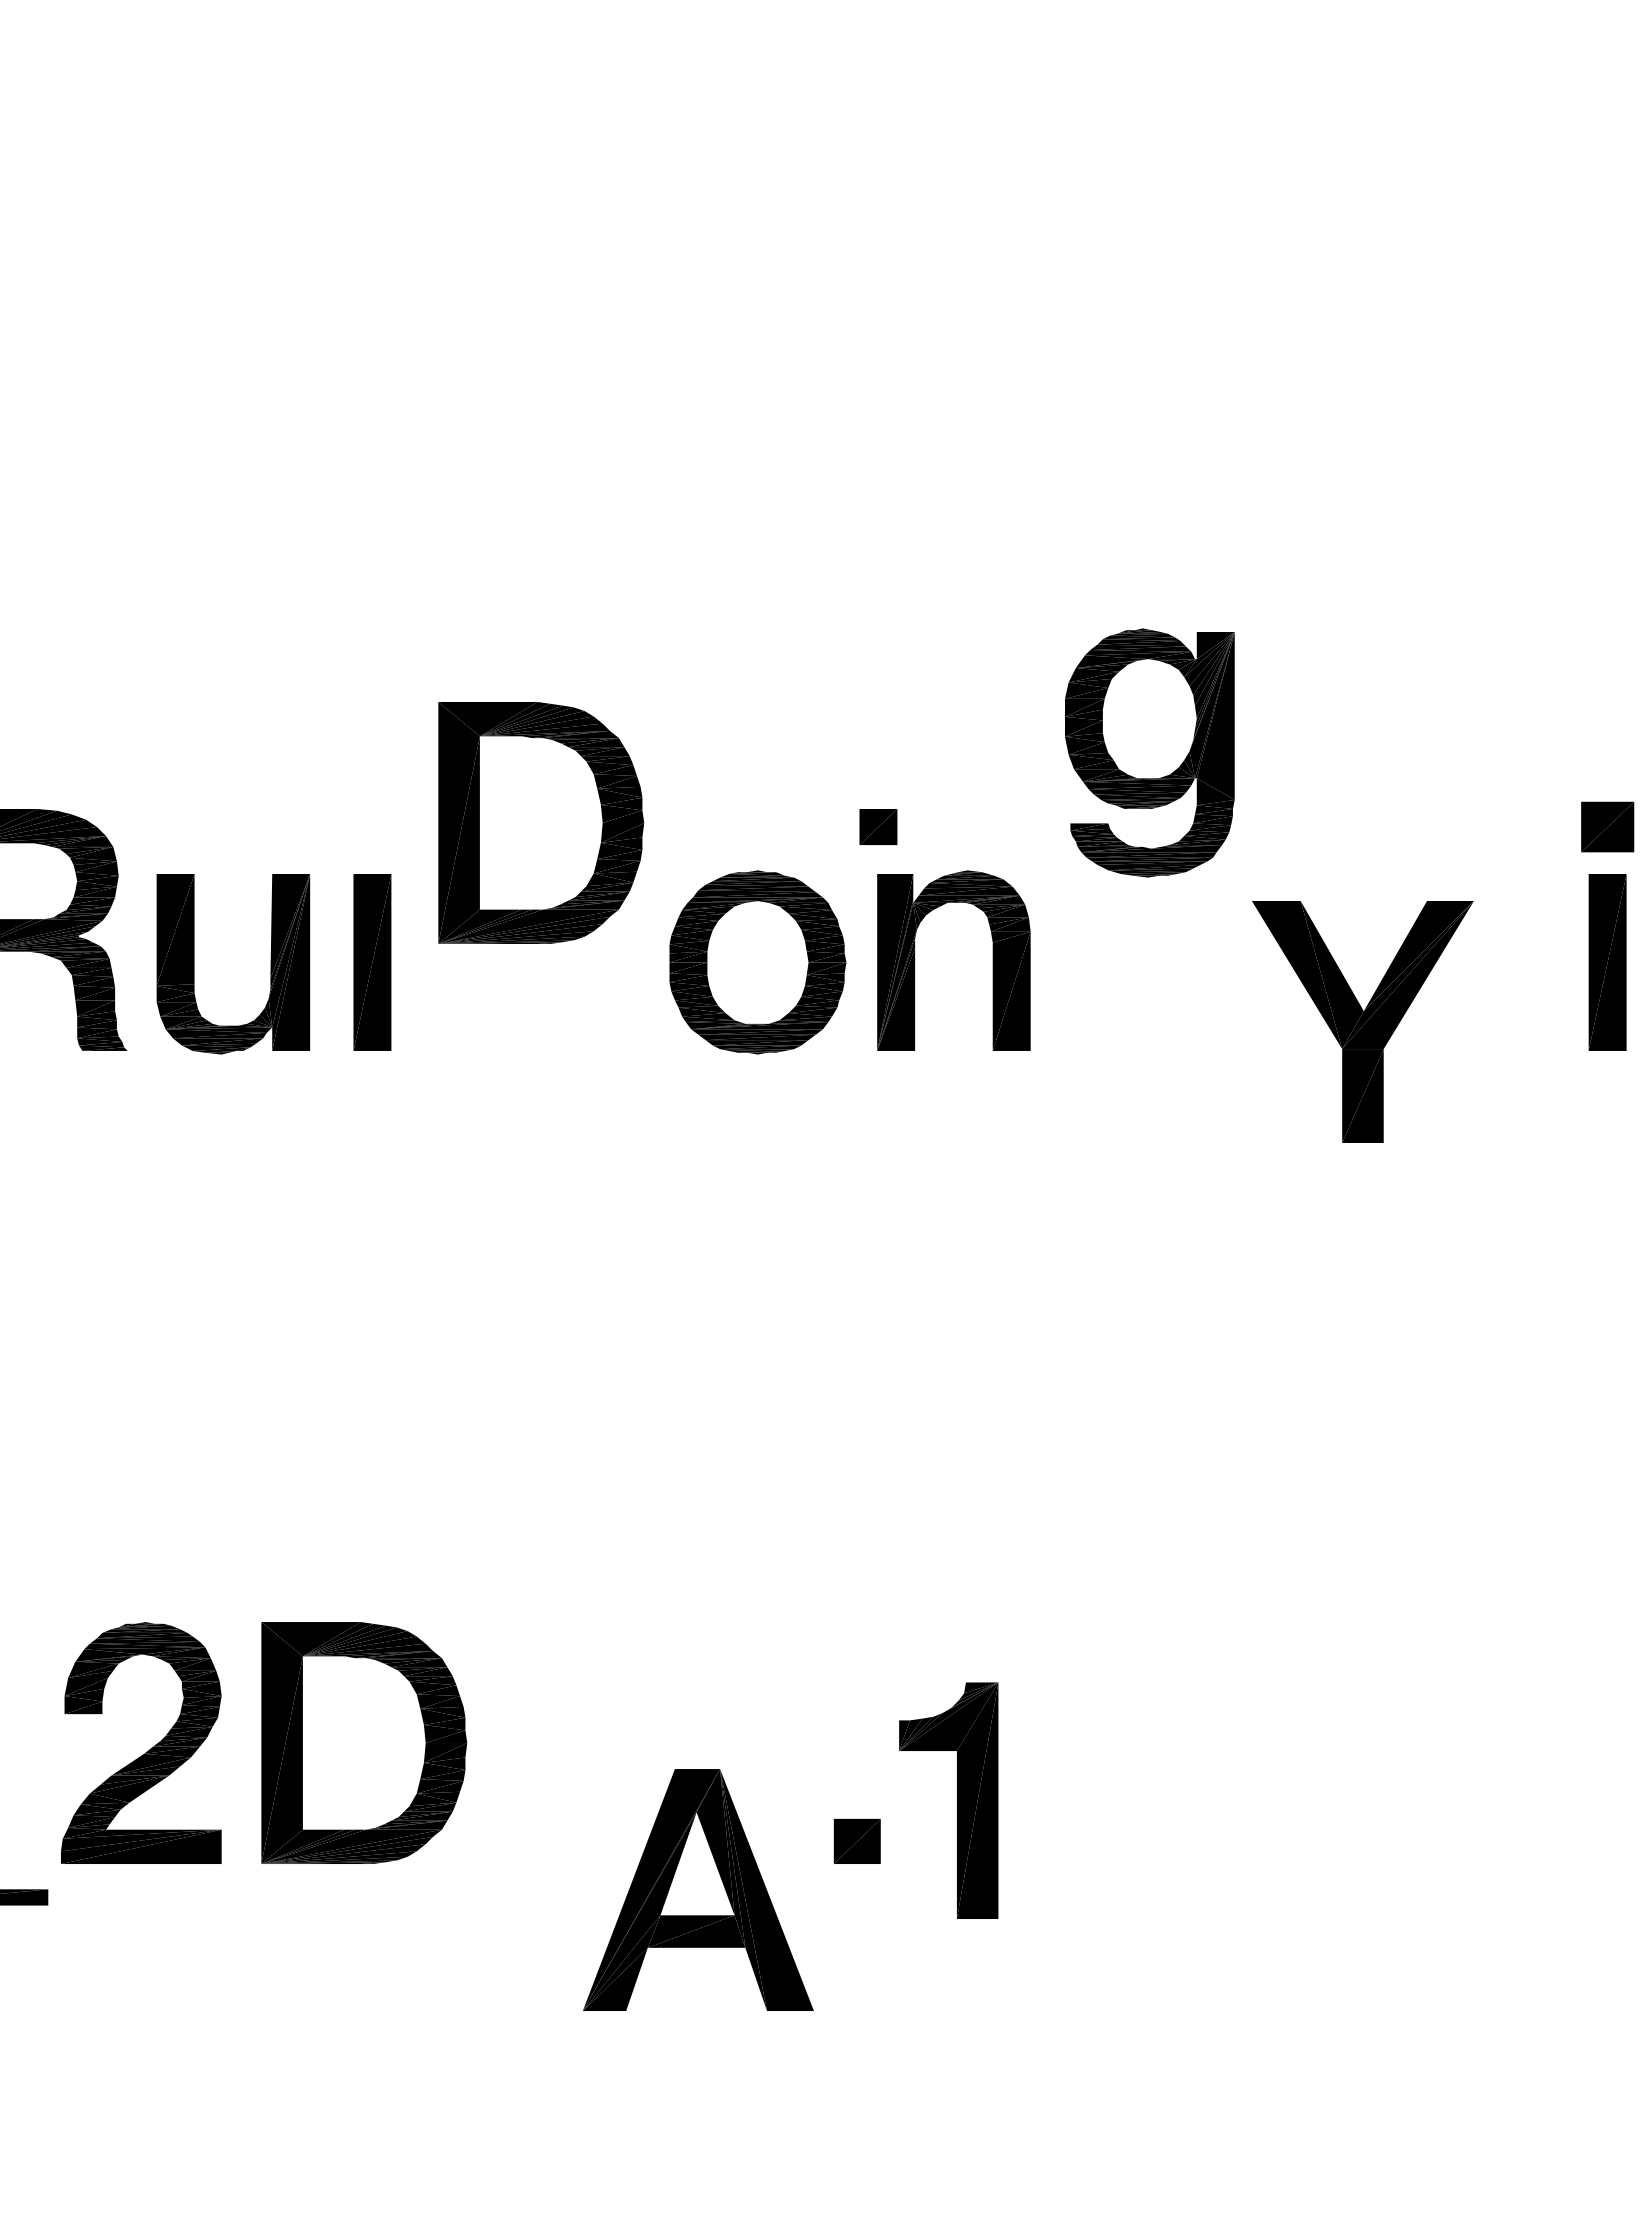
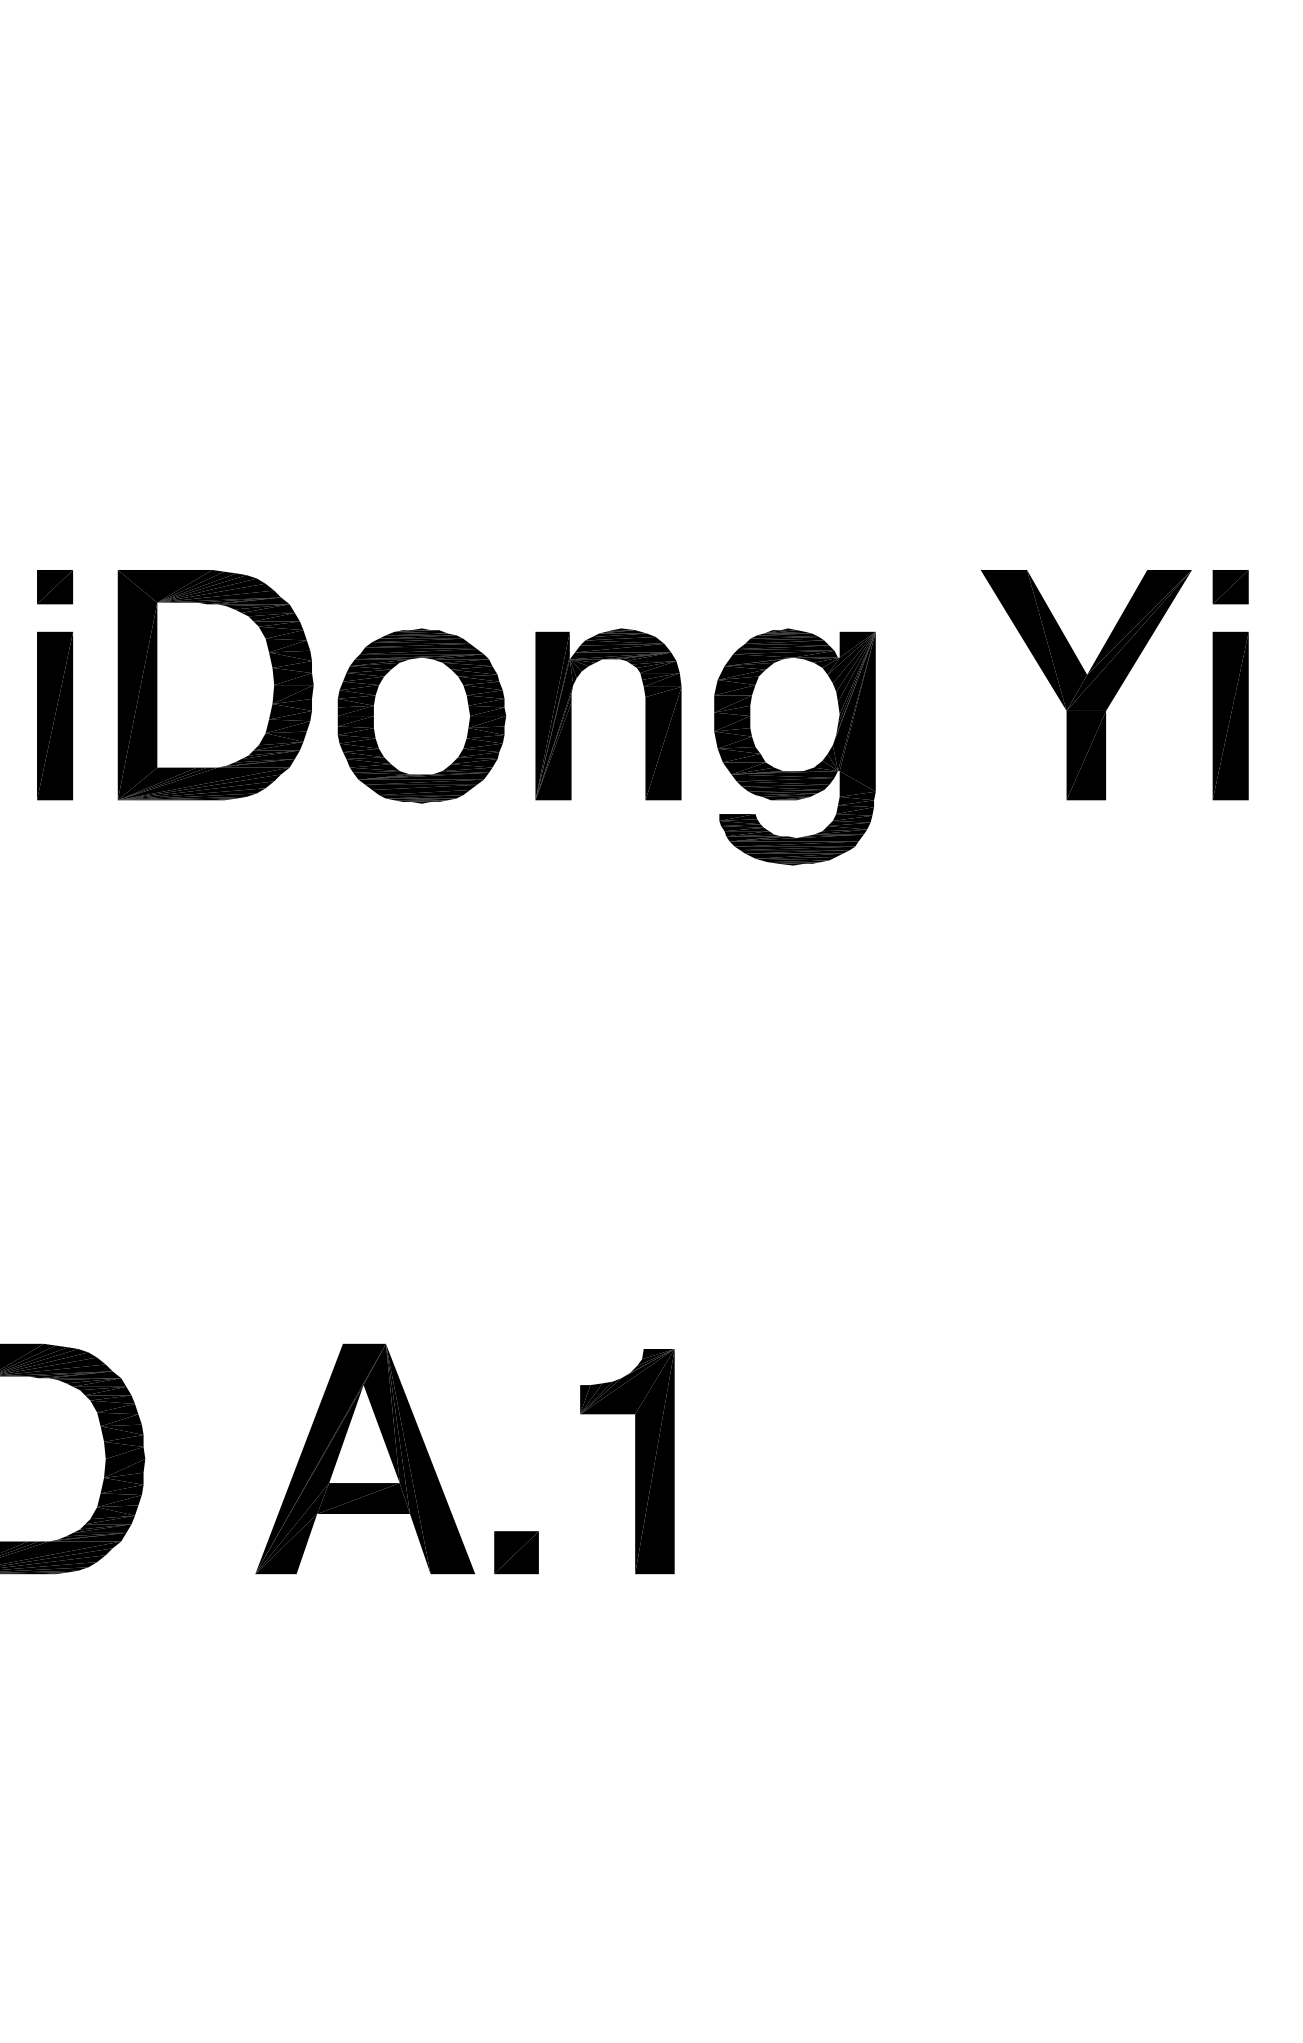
part: (1149, 752) -> (794, 746), moved
part: (541, 822) -> (215, 684), moved
part: (878, 826) -> (55, 586), moved
part: (1607, 826) -> (1230, 586), size x0.71
part: (1362, 1021) -> (1085, 684), moved
part: (957, 1800) -> (635, 1461), moved
part: (698, 1889) -> (365, 1458), moved

